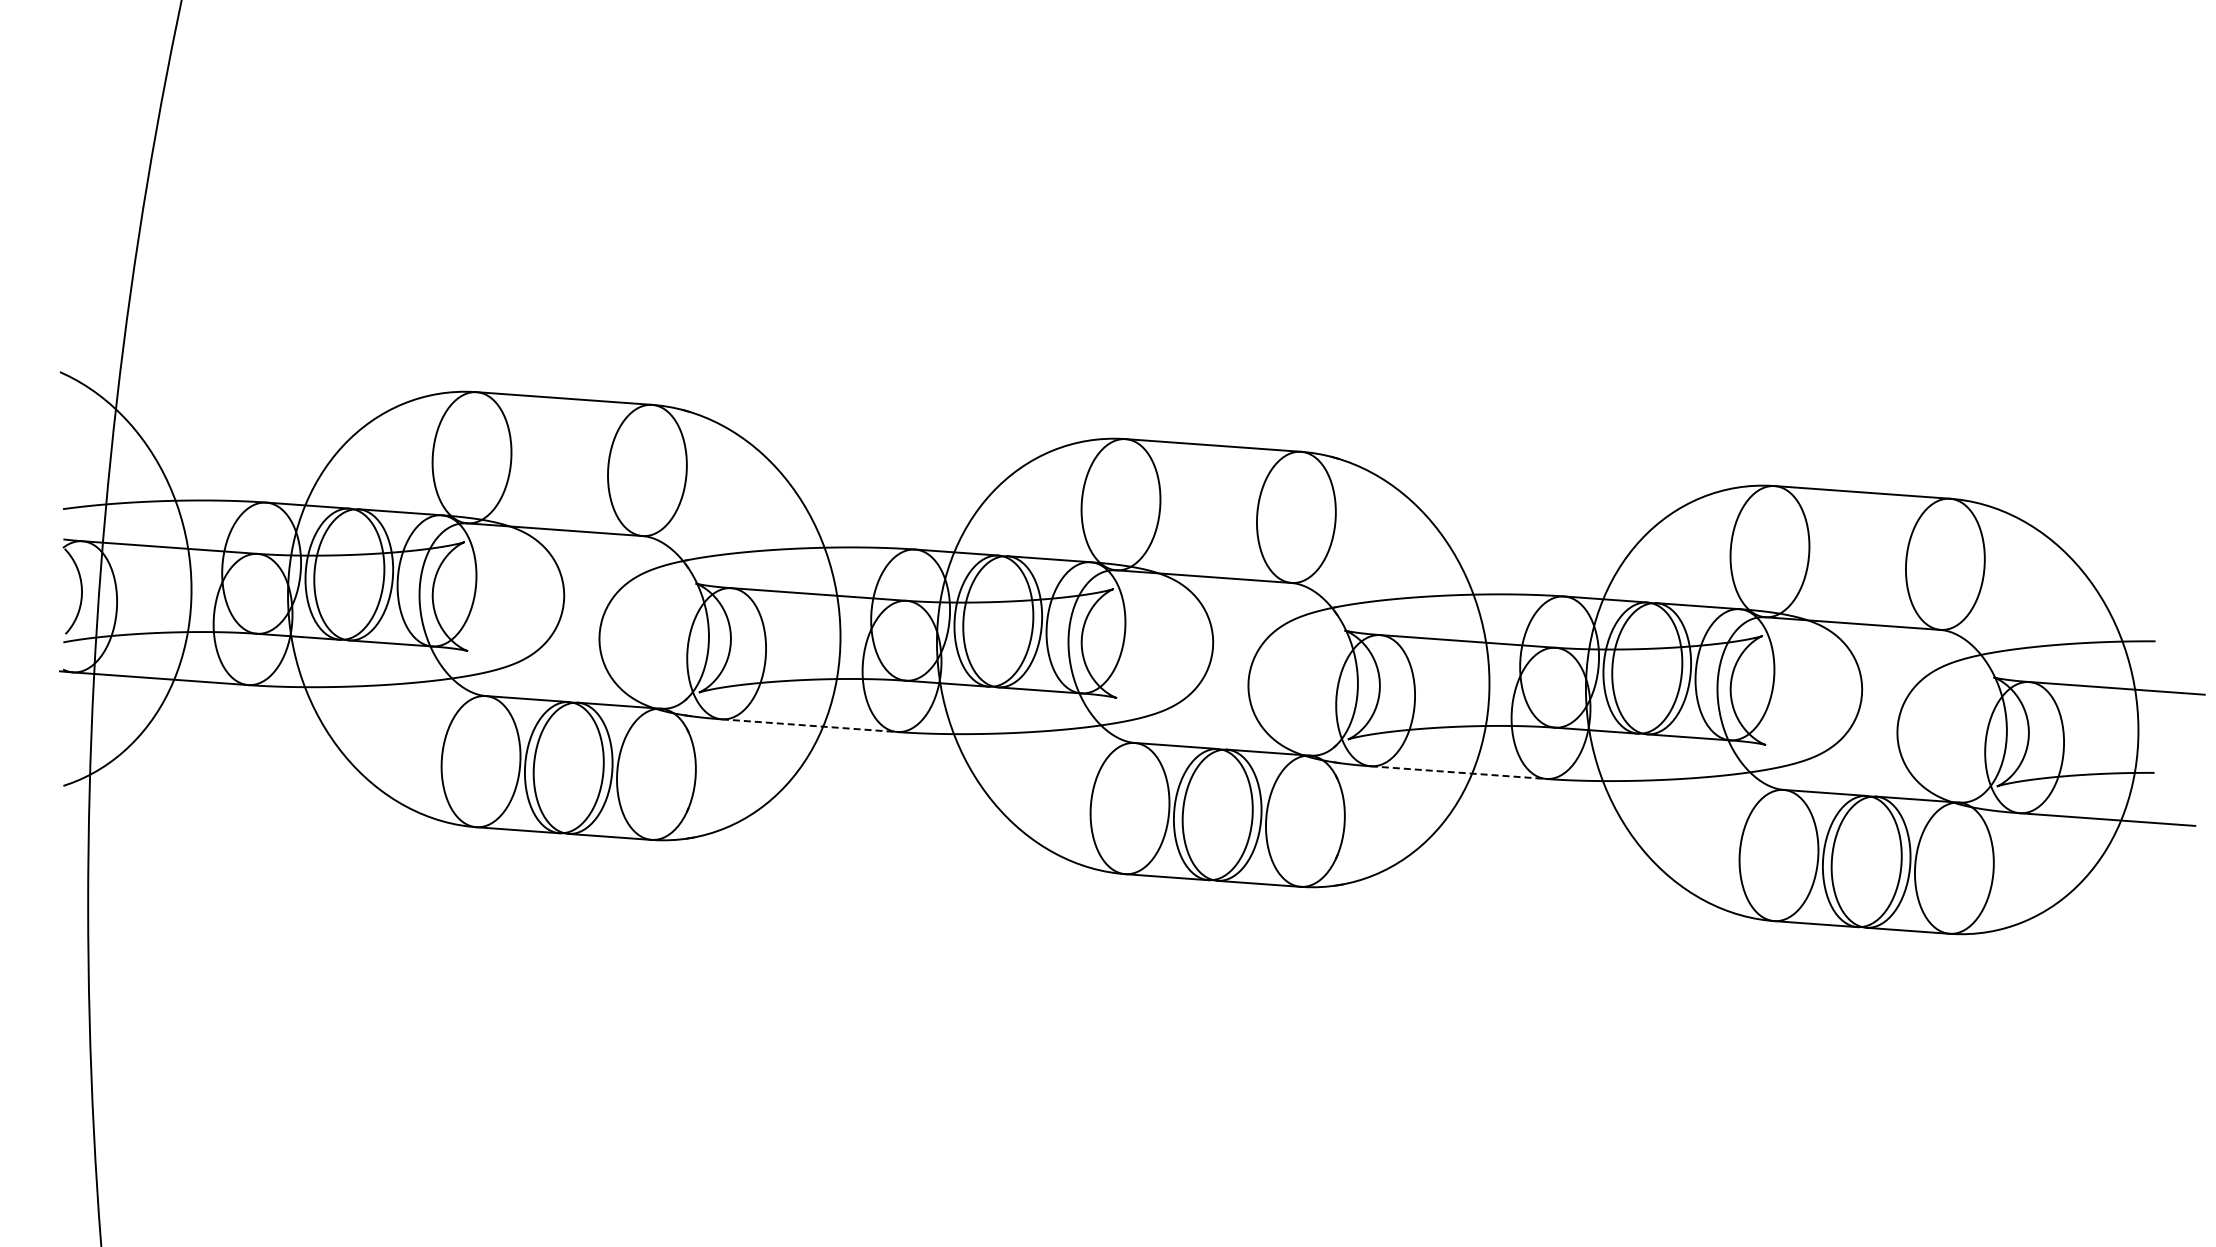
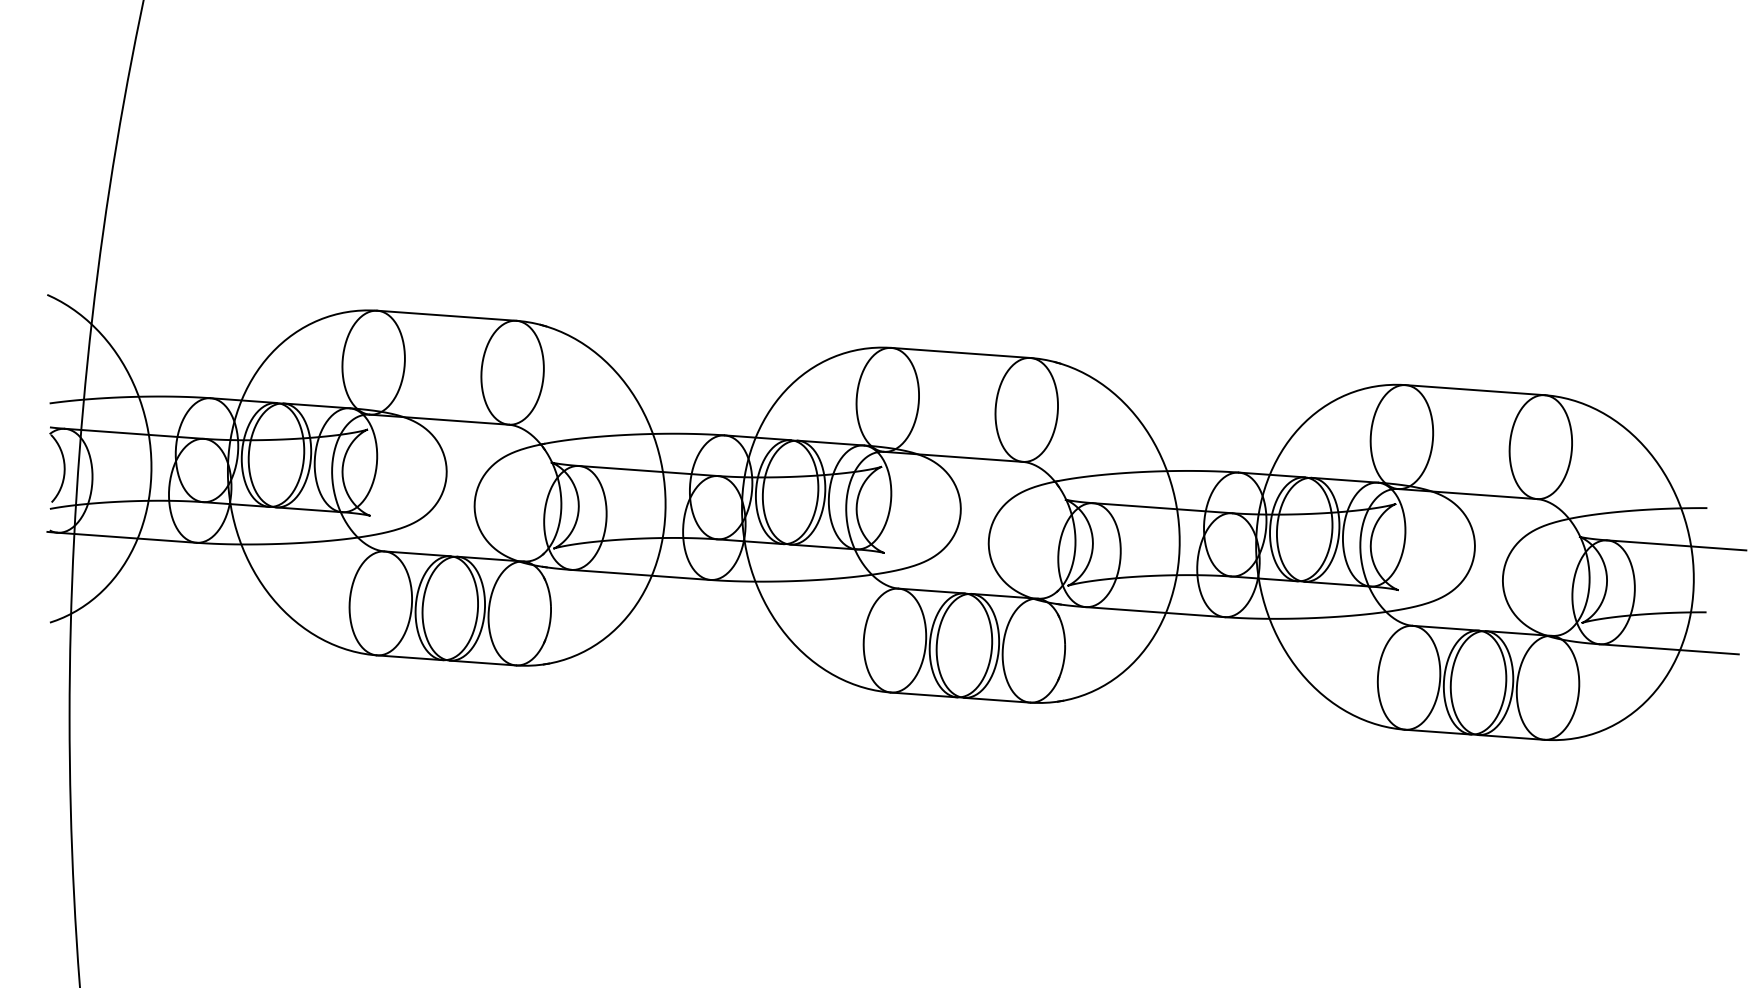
line: (809, 725) -> (641, 574), dashed -> solid
line: (1458, 772) -> (1155, 612), dashed -> solid

